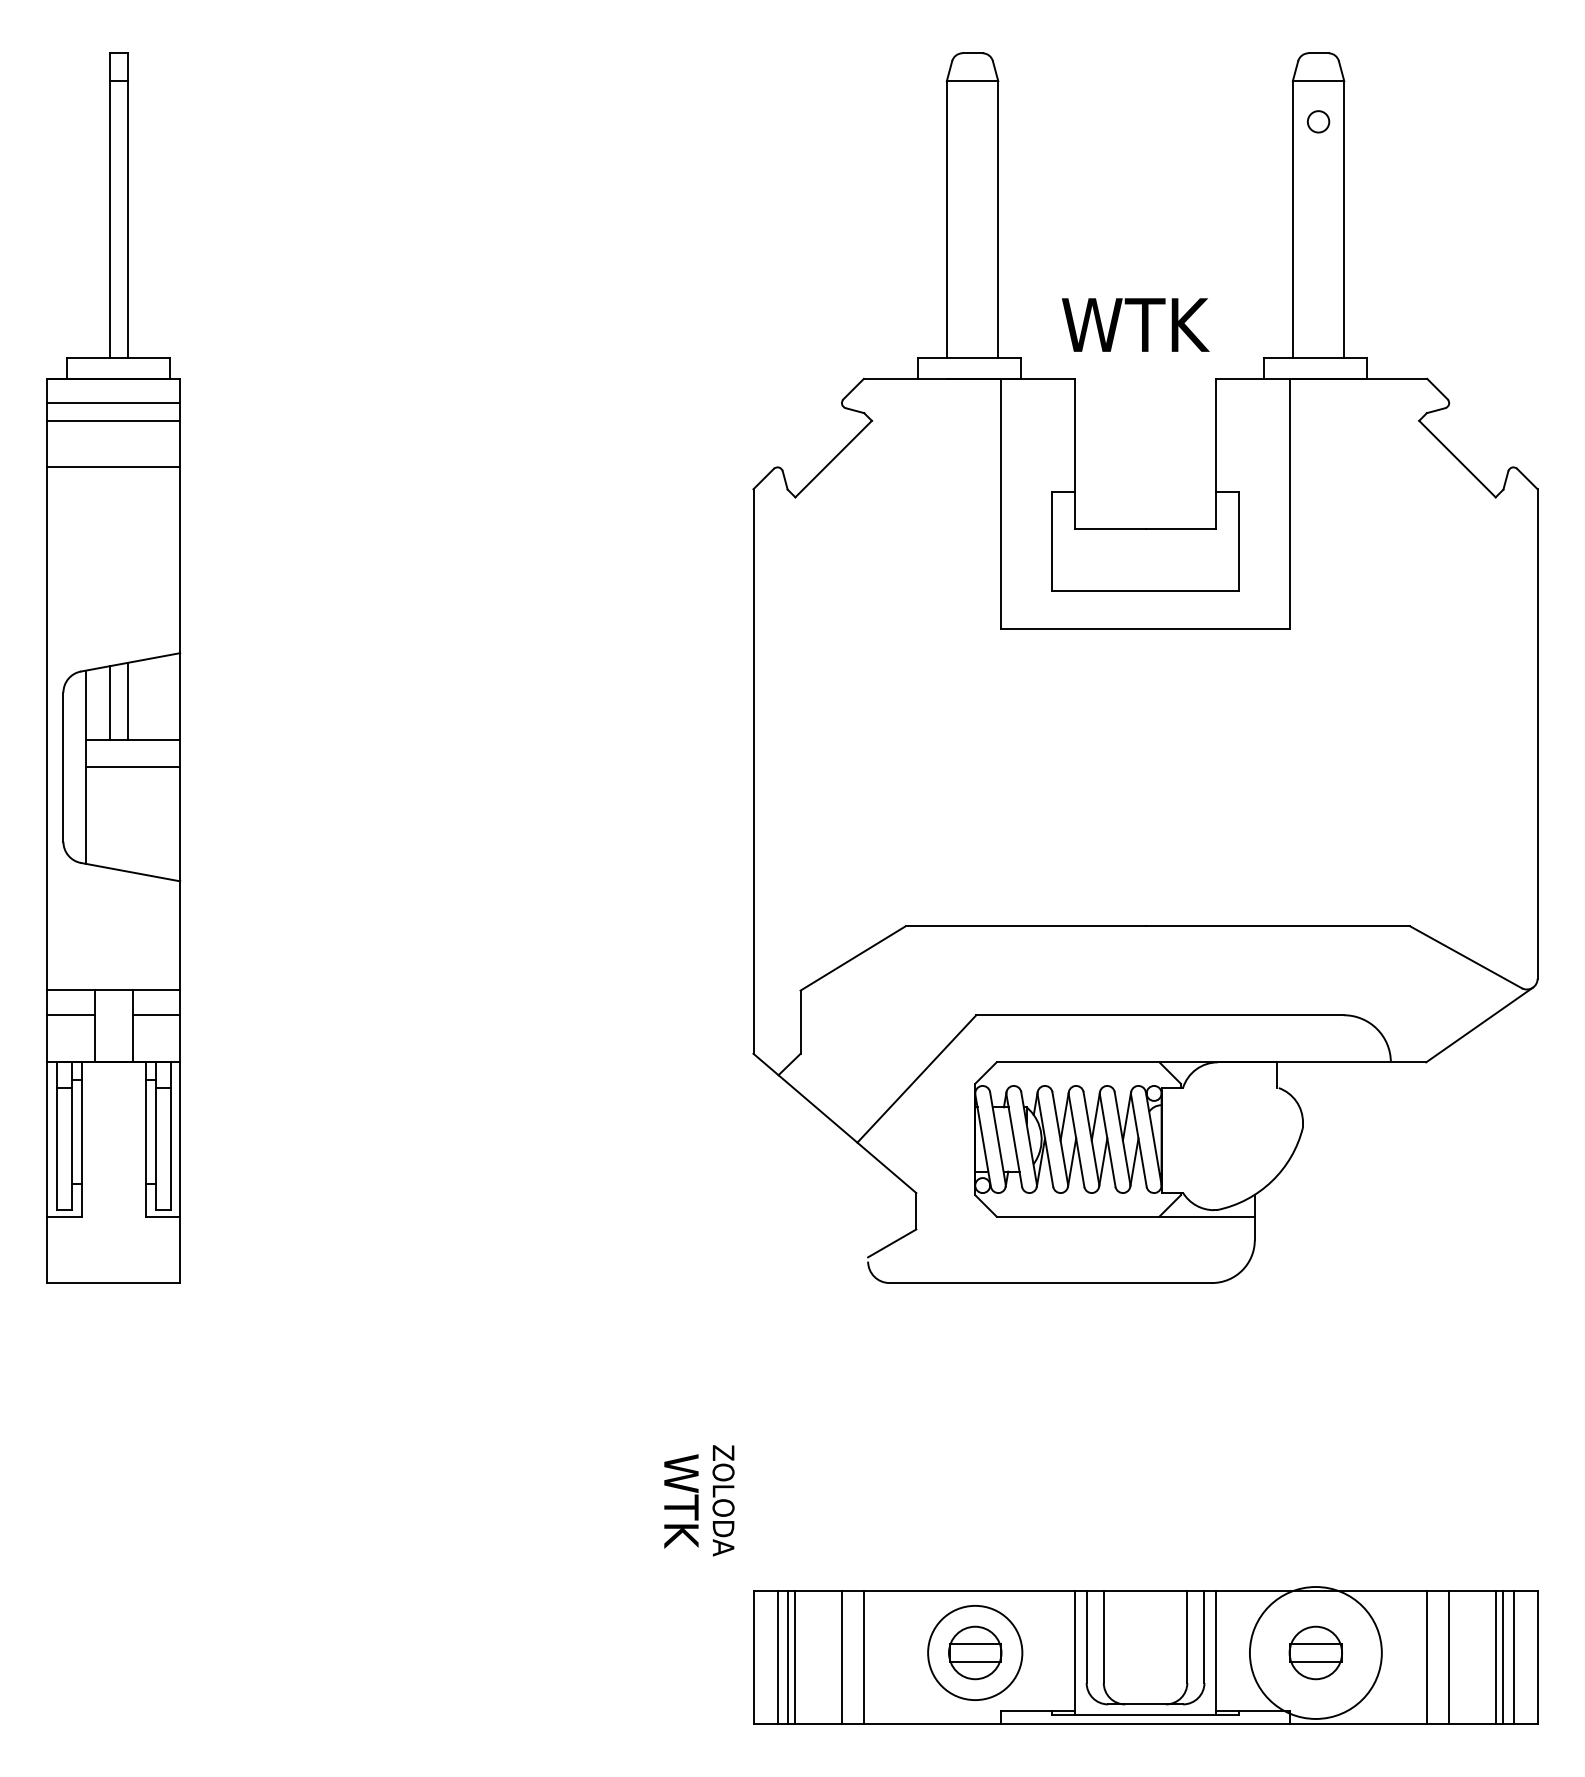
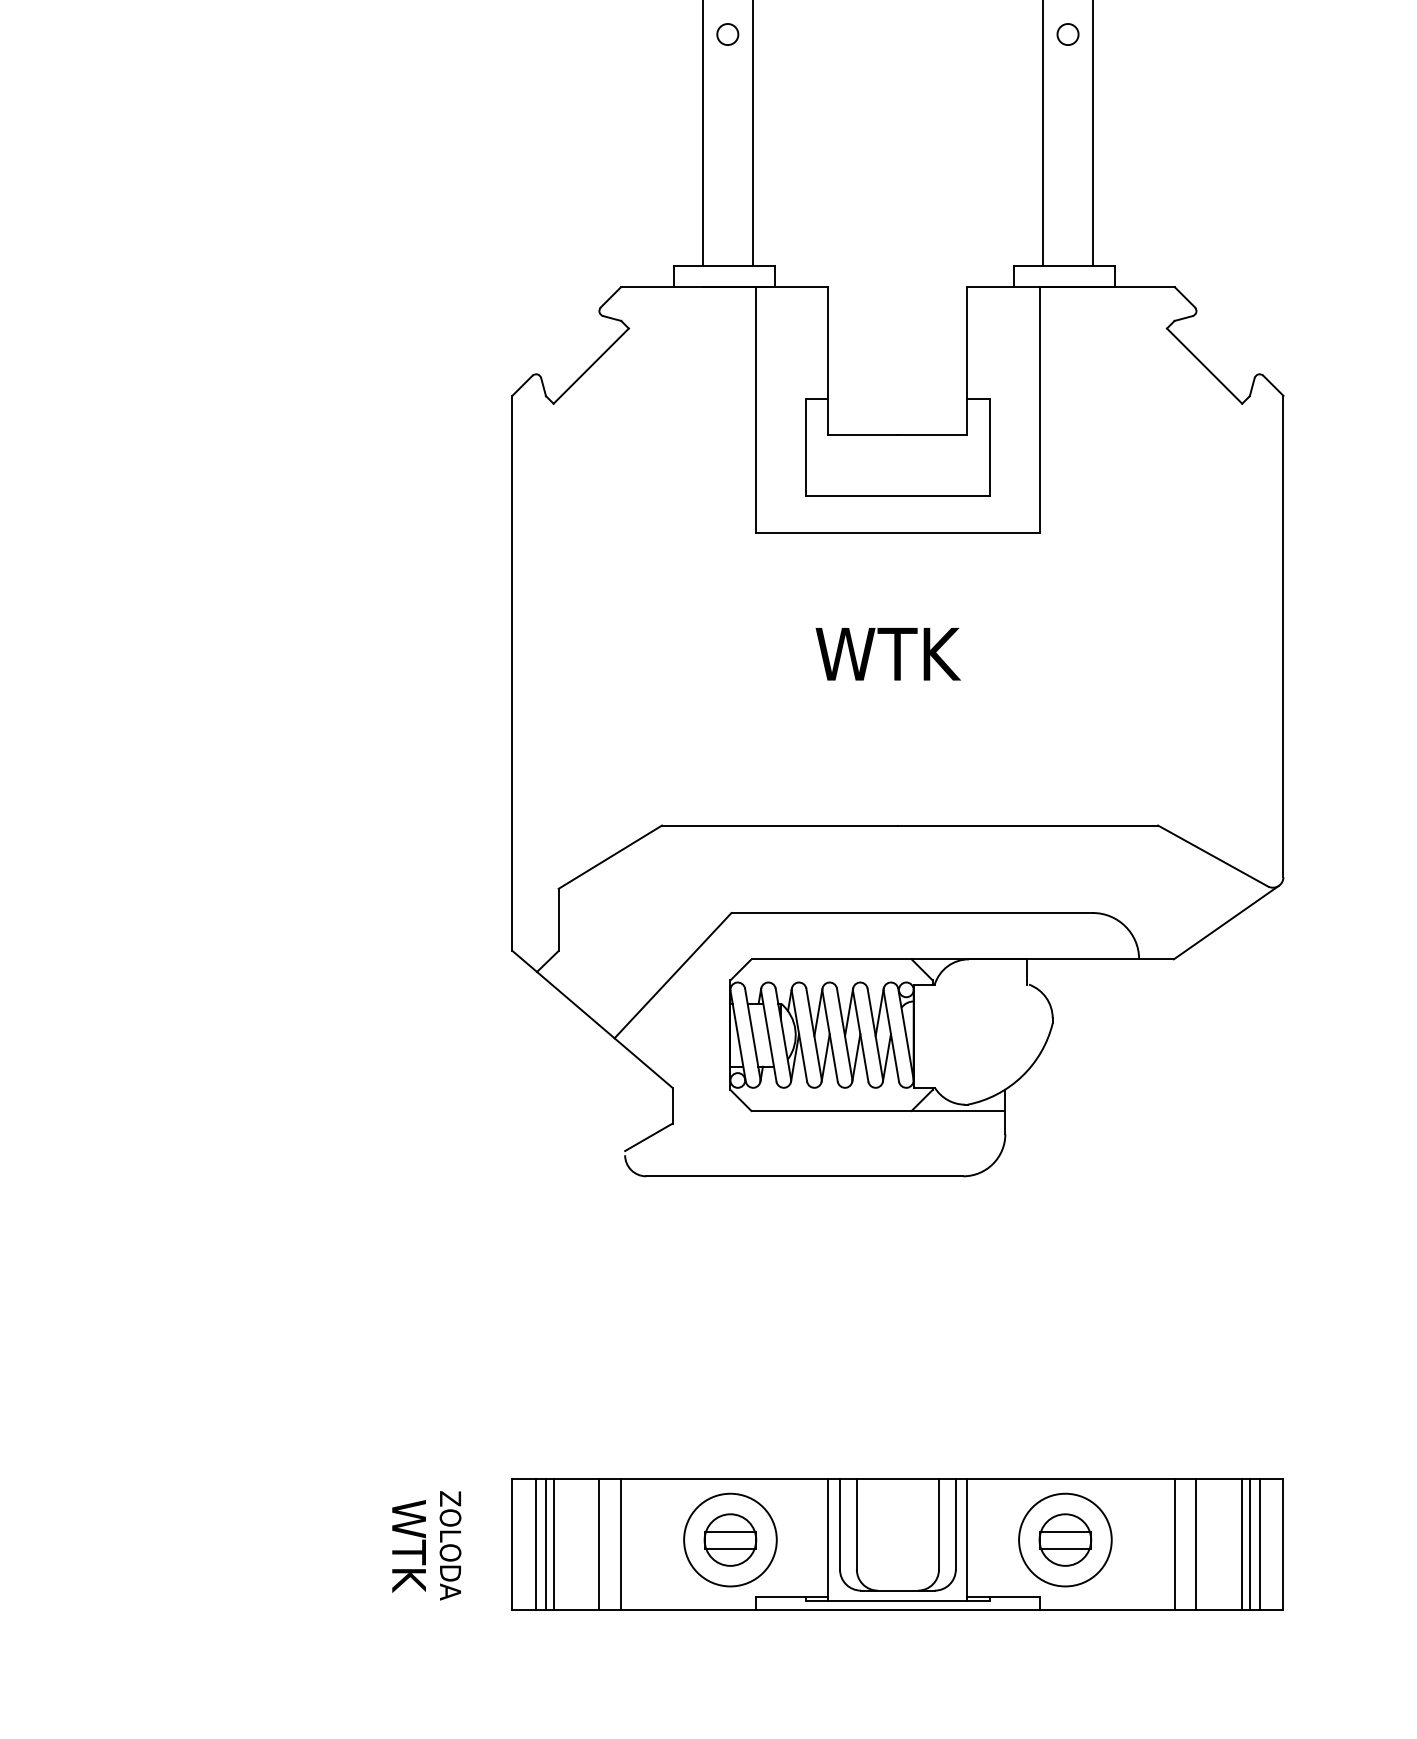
circle: (972, 121) -> (727, 34), added
text: (1135, 324) -> (888, 653), moved
text: (699, 1500) -> (426, 1545), moved
circle: (1315, 1652) -> (1065, 1539), size x0.71

